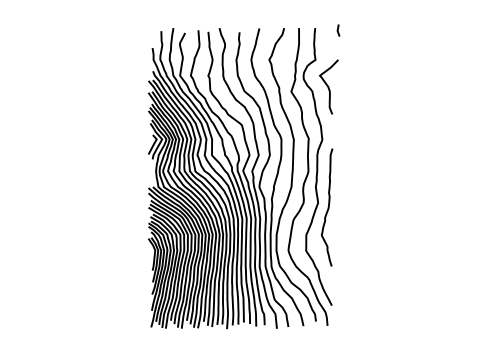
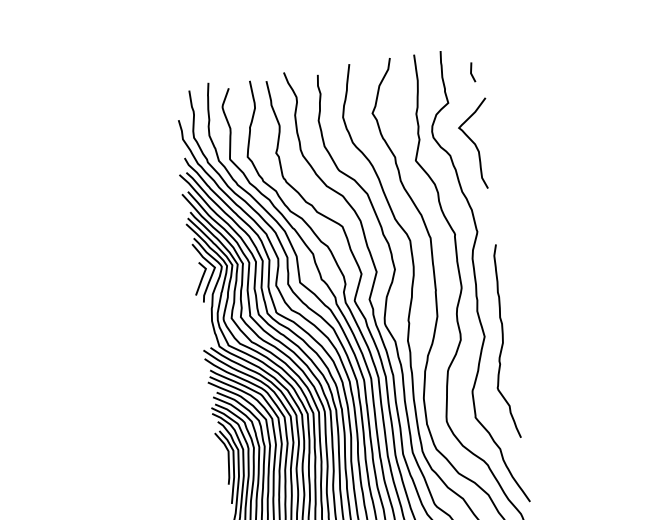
line: (338, 30) -> (472, 72), moved

